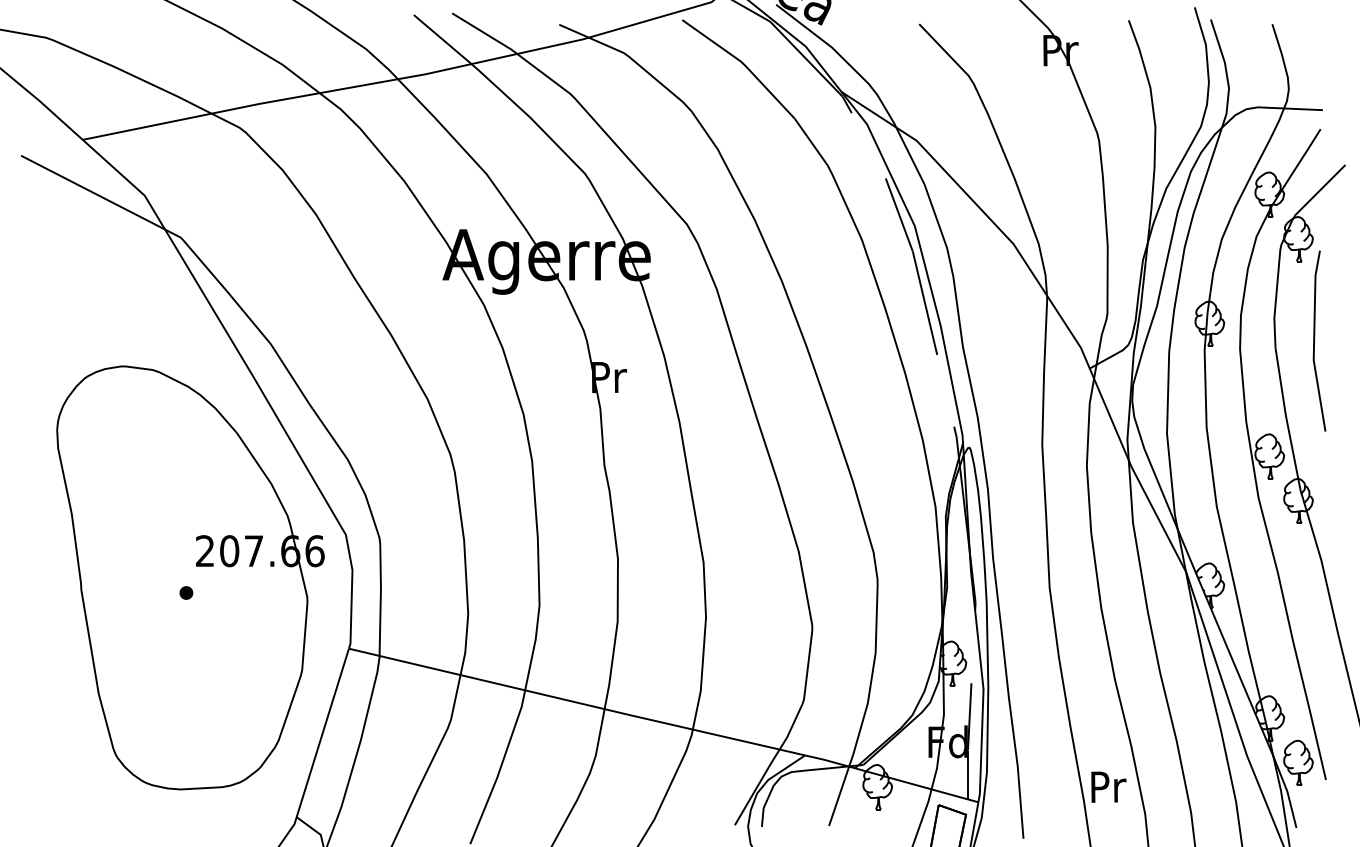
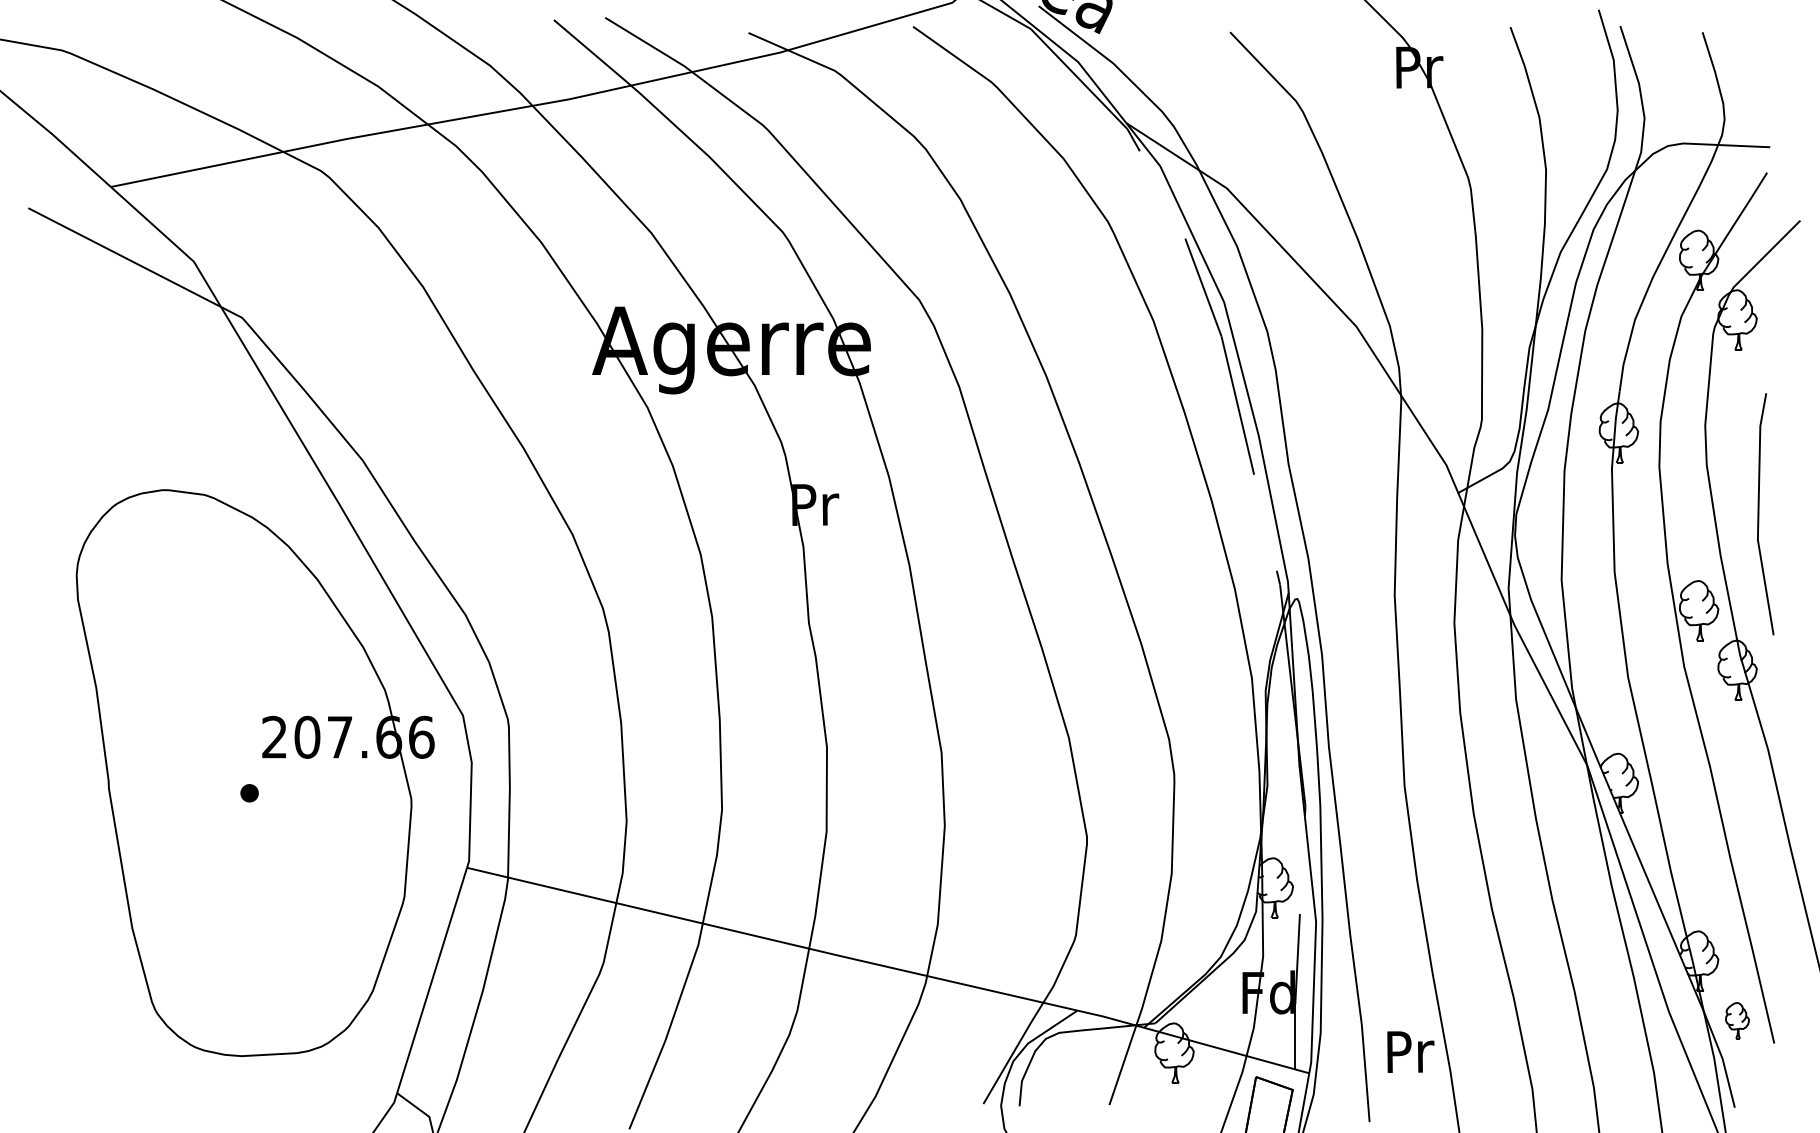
line: (1314, 341) -> (1759, 514), moved
part: (1298, 762) -> (1737, 1020), size x0.6
text: (1108, 786) -> (1410, 1051), moved

